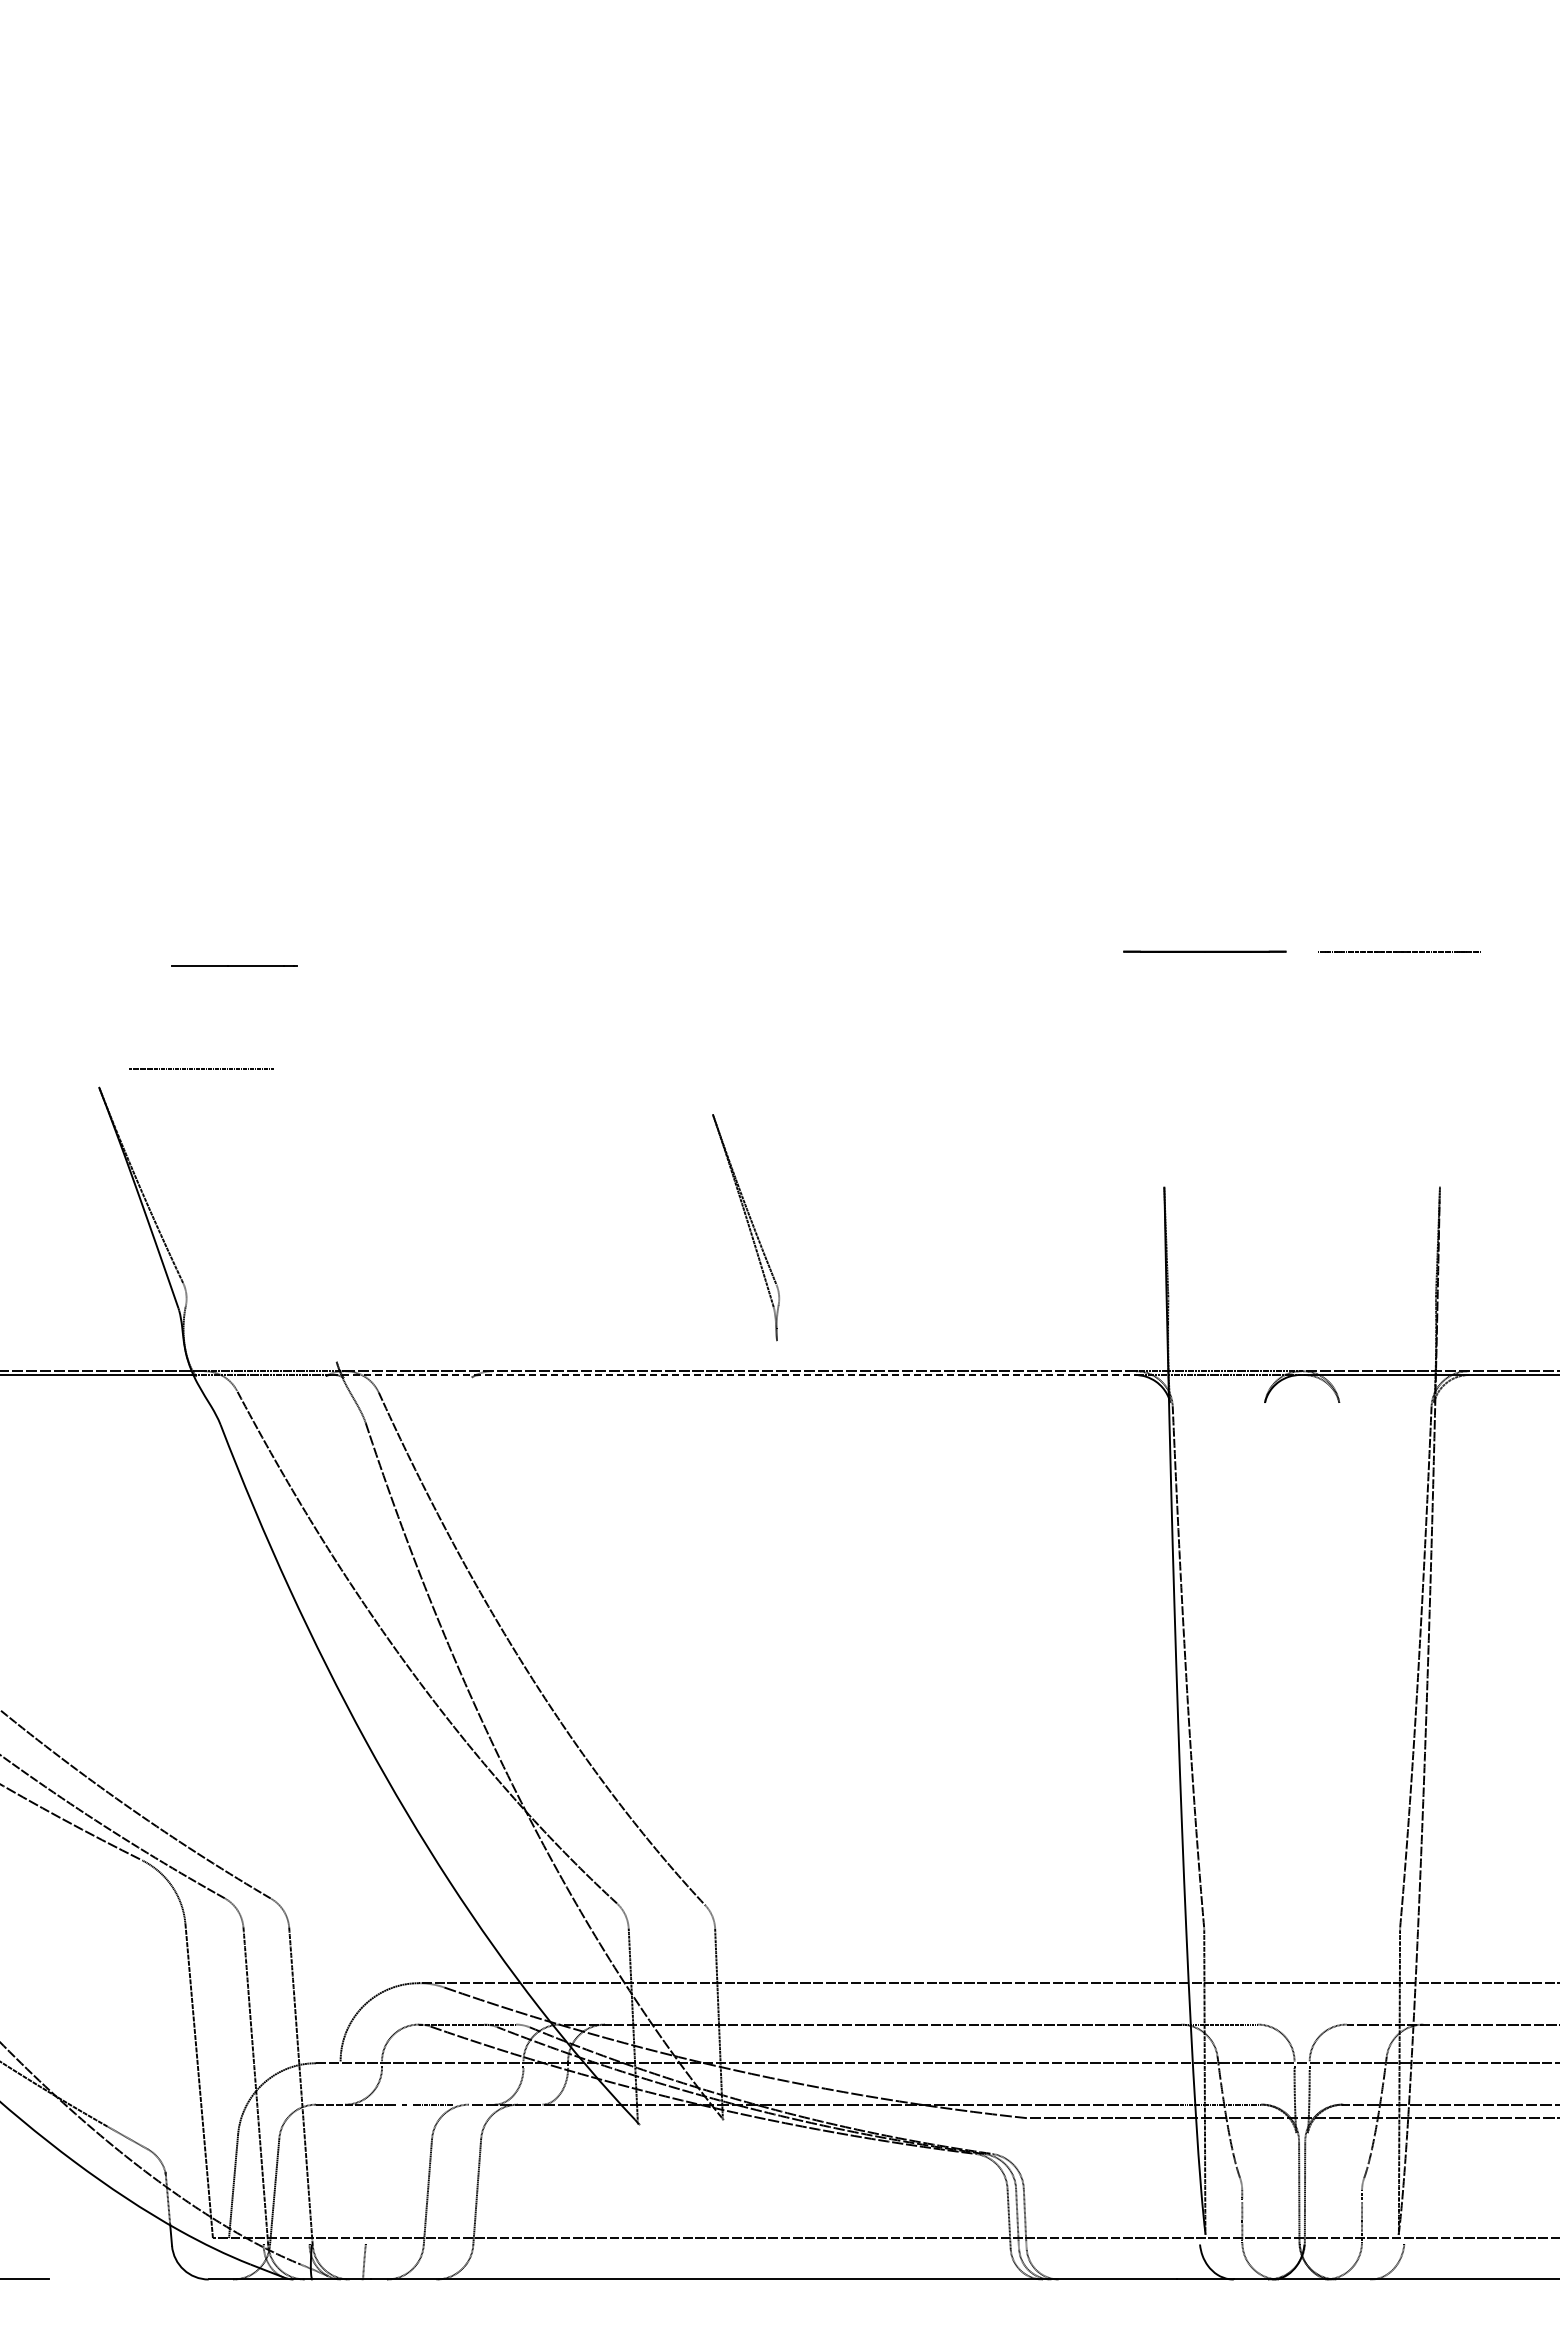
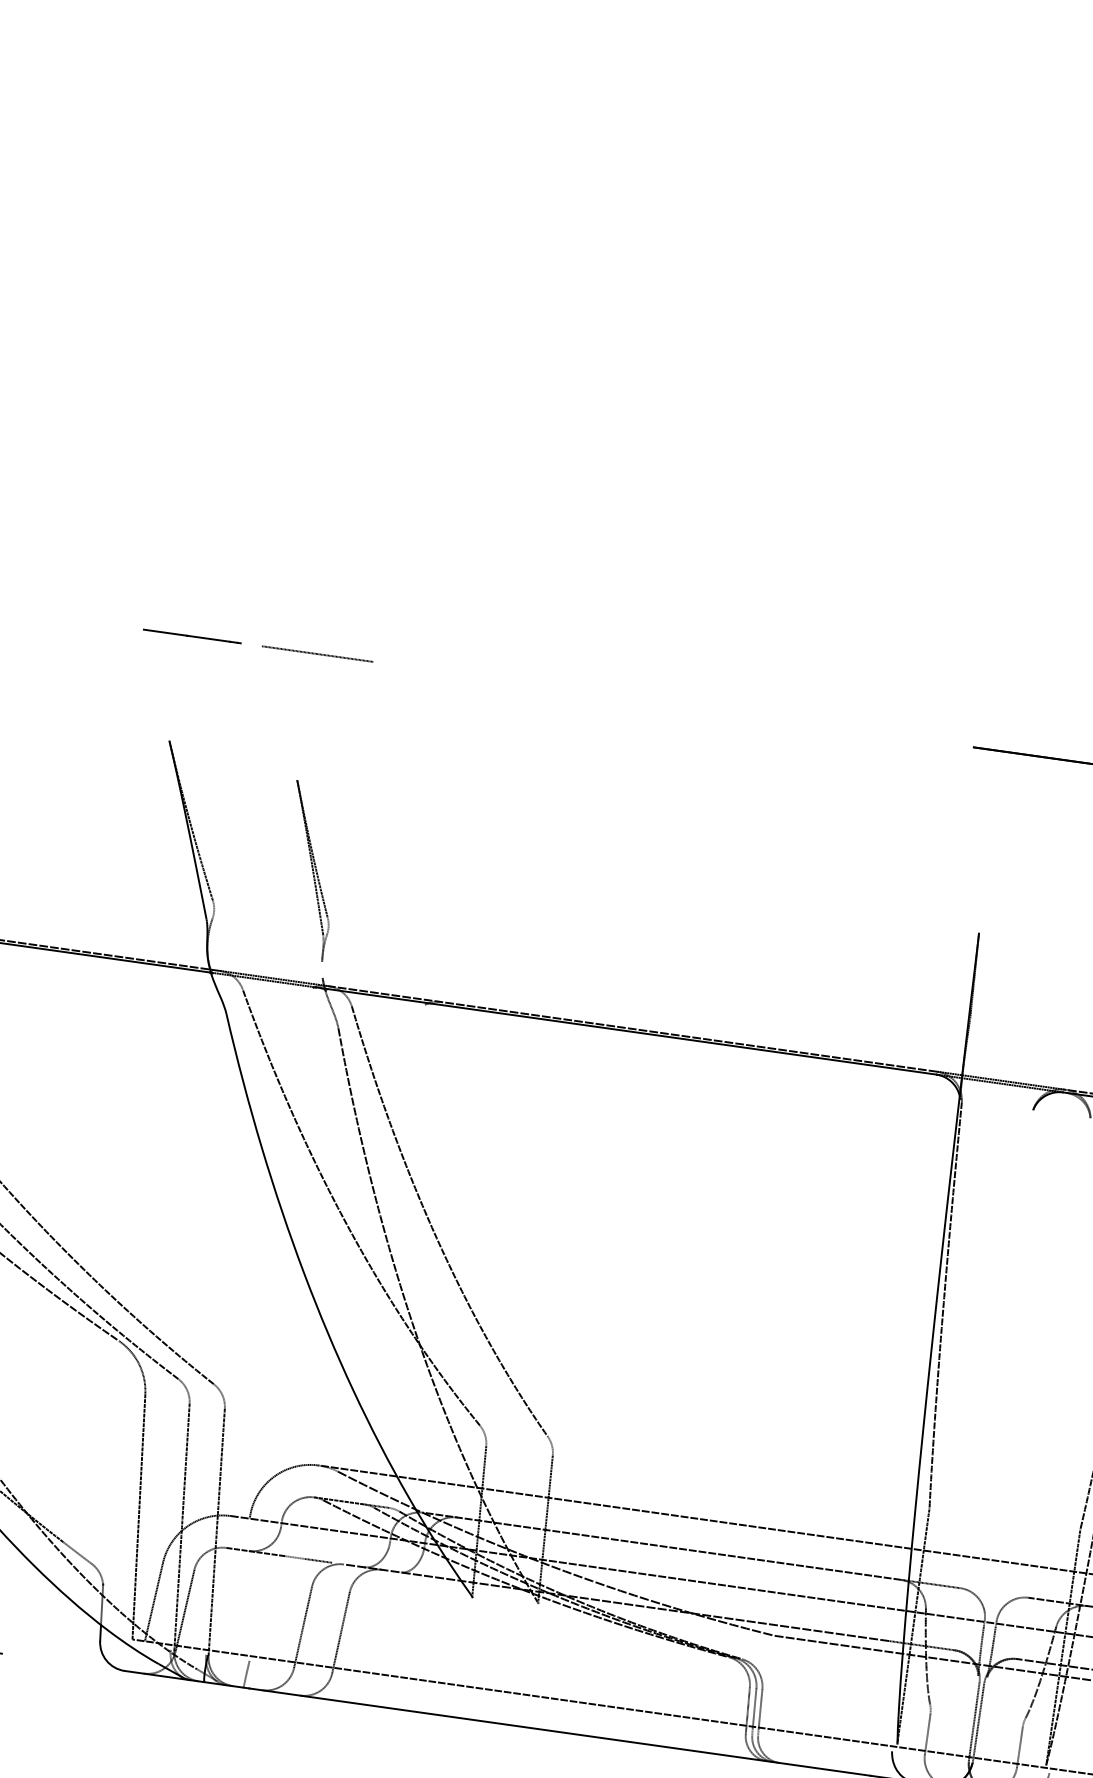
line: (234, 965) -> (192, 635), moved
line: (201, 1068) -> (317, 653), moved
part: (745, 1227) -> (310, 870), moved
line: (732, 1375) -> (626, 1031), dashed -> solid

